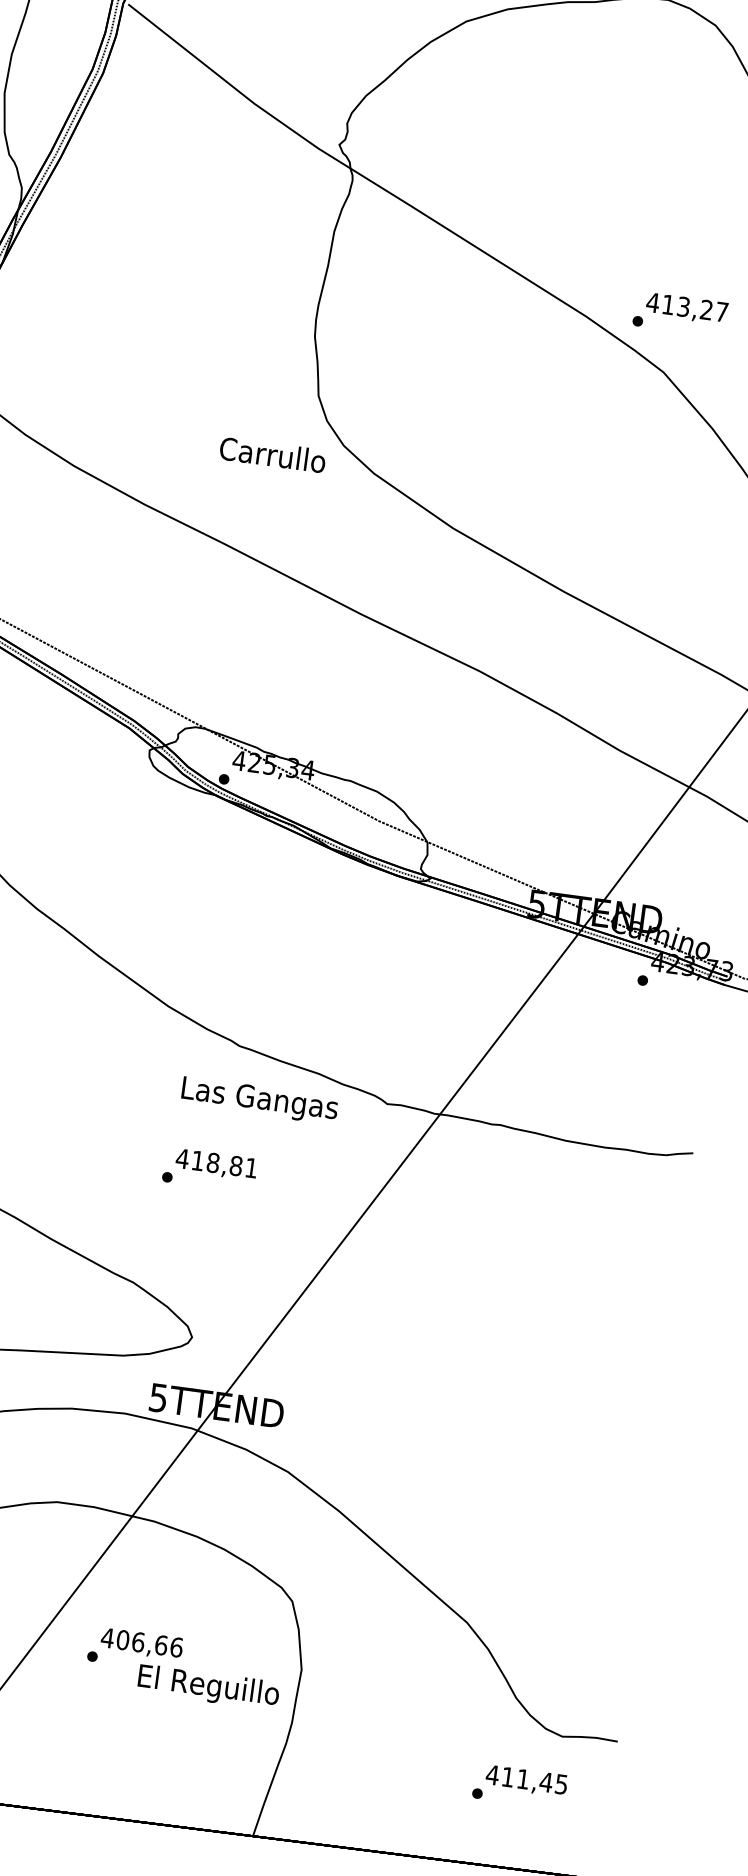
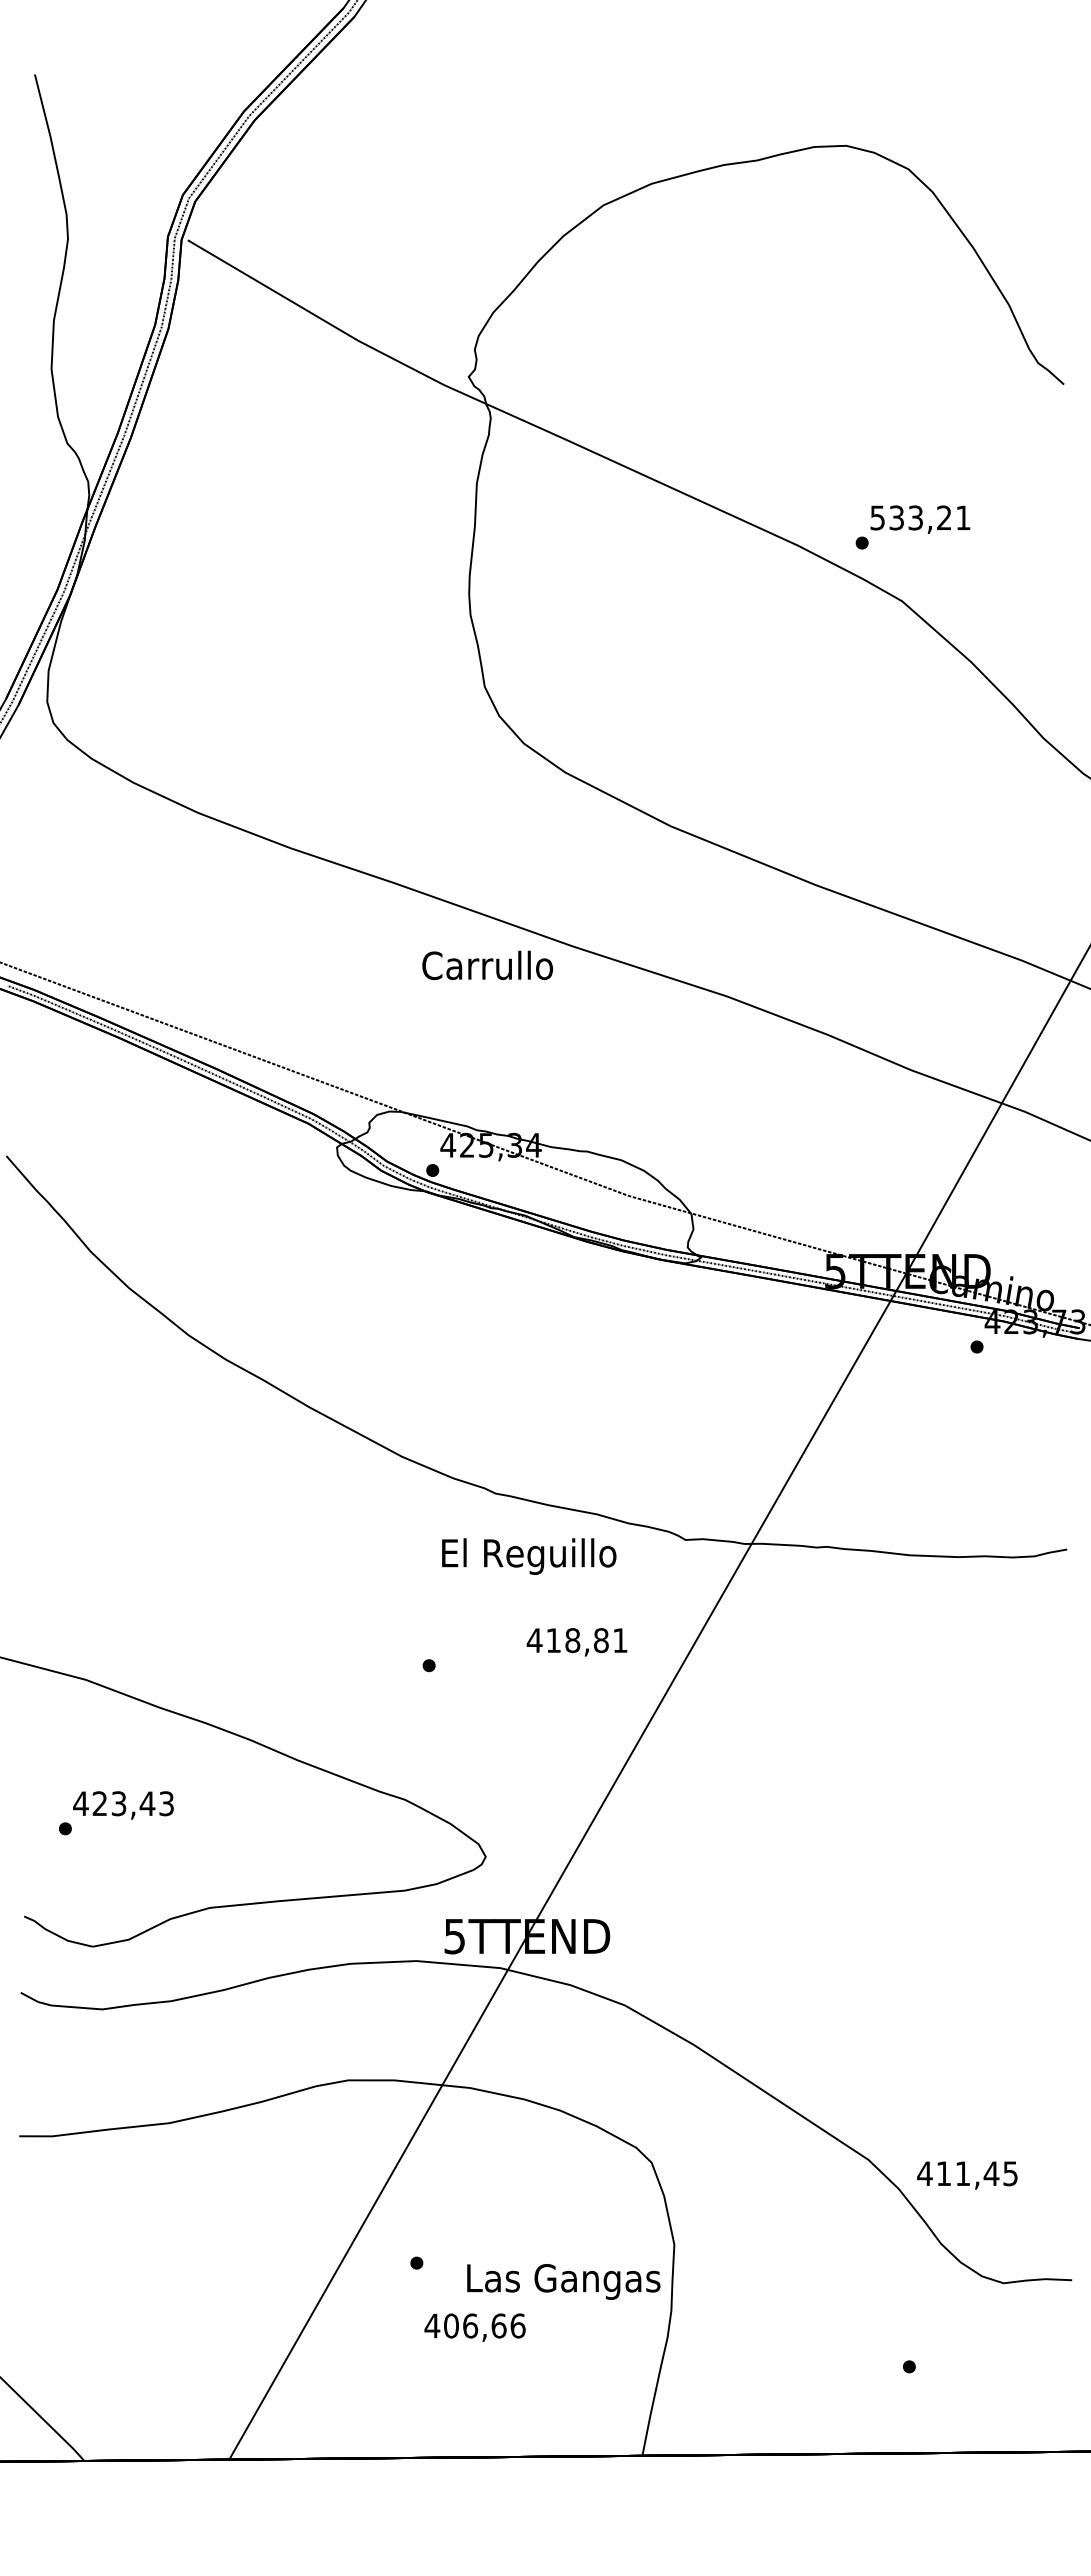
text: (686, 306) -> (919, 517), 413,27 -> 533,21
text: (272, 454) -> (487, 965), moved
text: (259, 1100) -> (528, 1556), Las Gangas -> El Reguillo
text: (216, 1164) -> (576, 1642), moved
text: (141, 1643) -> (474, 2327), moved
text: (208, 1687) -> (563, 2281), El Reguillo -> Las Gangas
text: (526, 1781) -> (967, 2175), moved

